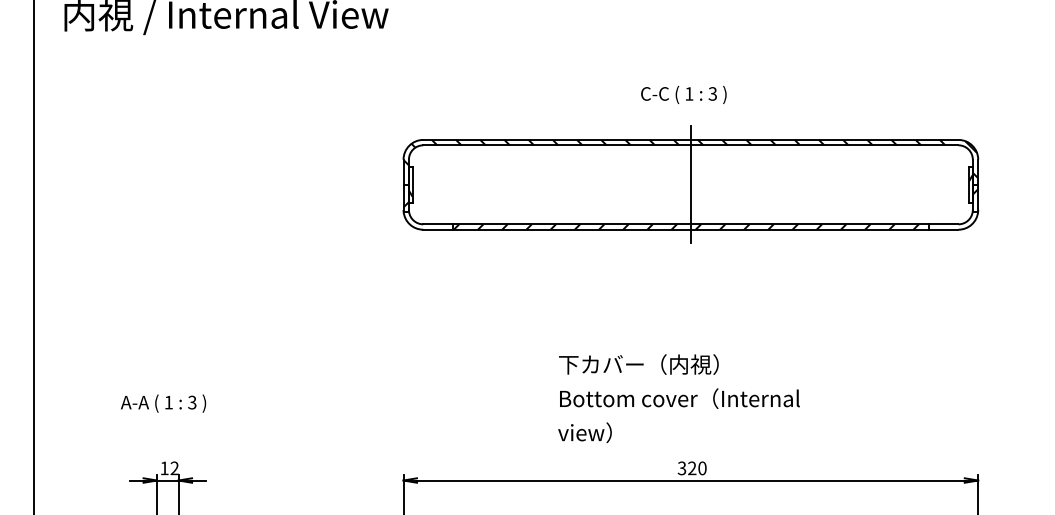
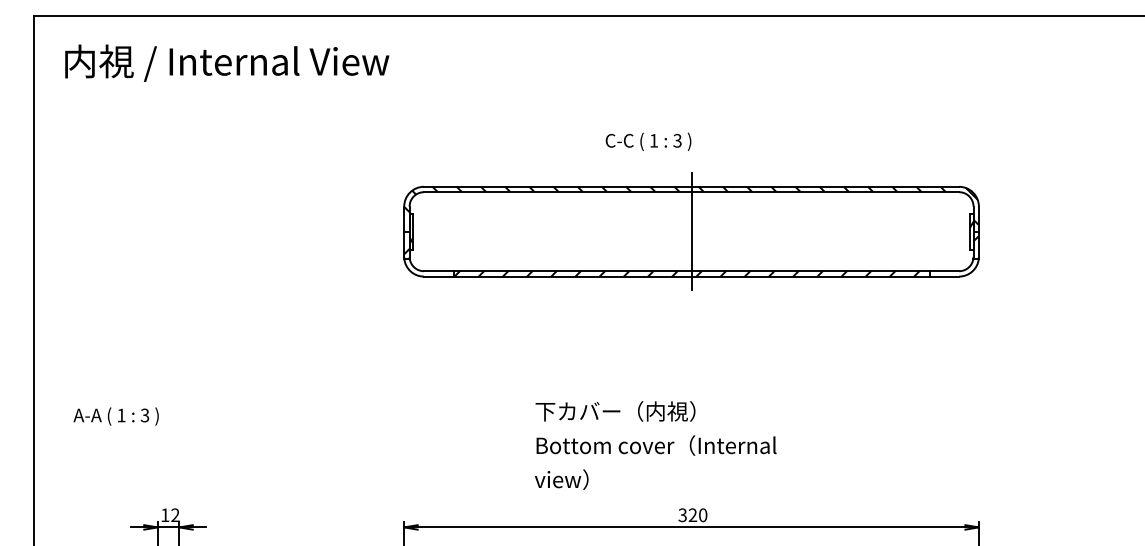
text: (683, 94) -> (648, 141), moved
text: (678, 398) -> (655, 445), moved
text: (162, 403) -> (115, 416), moved

